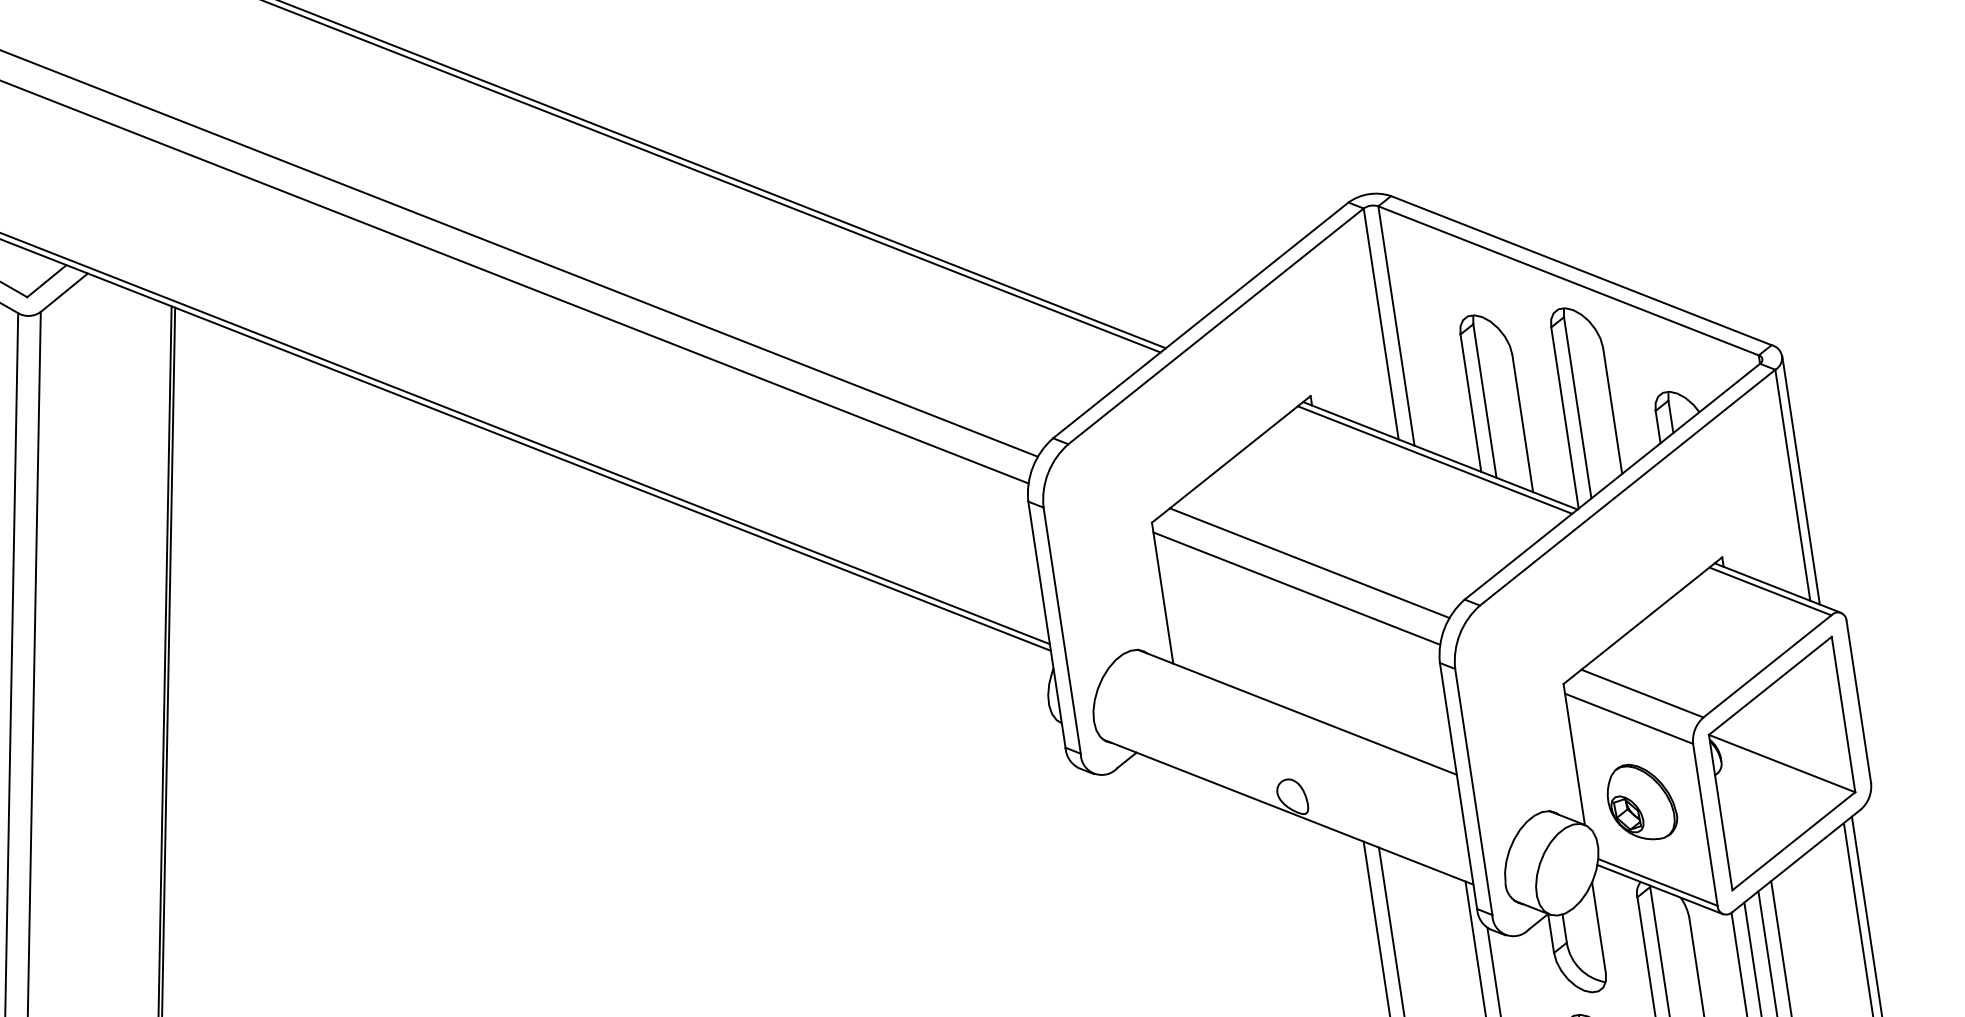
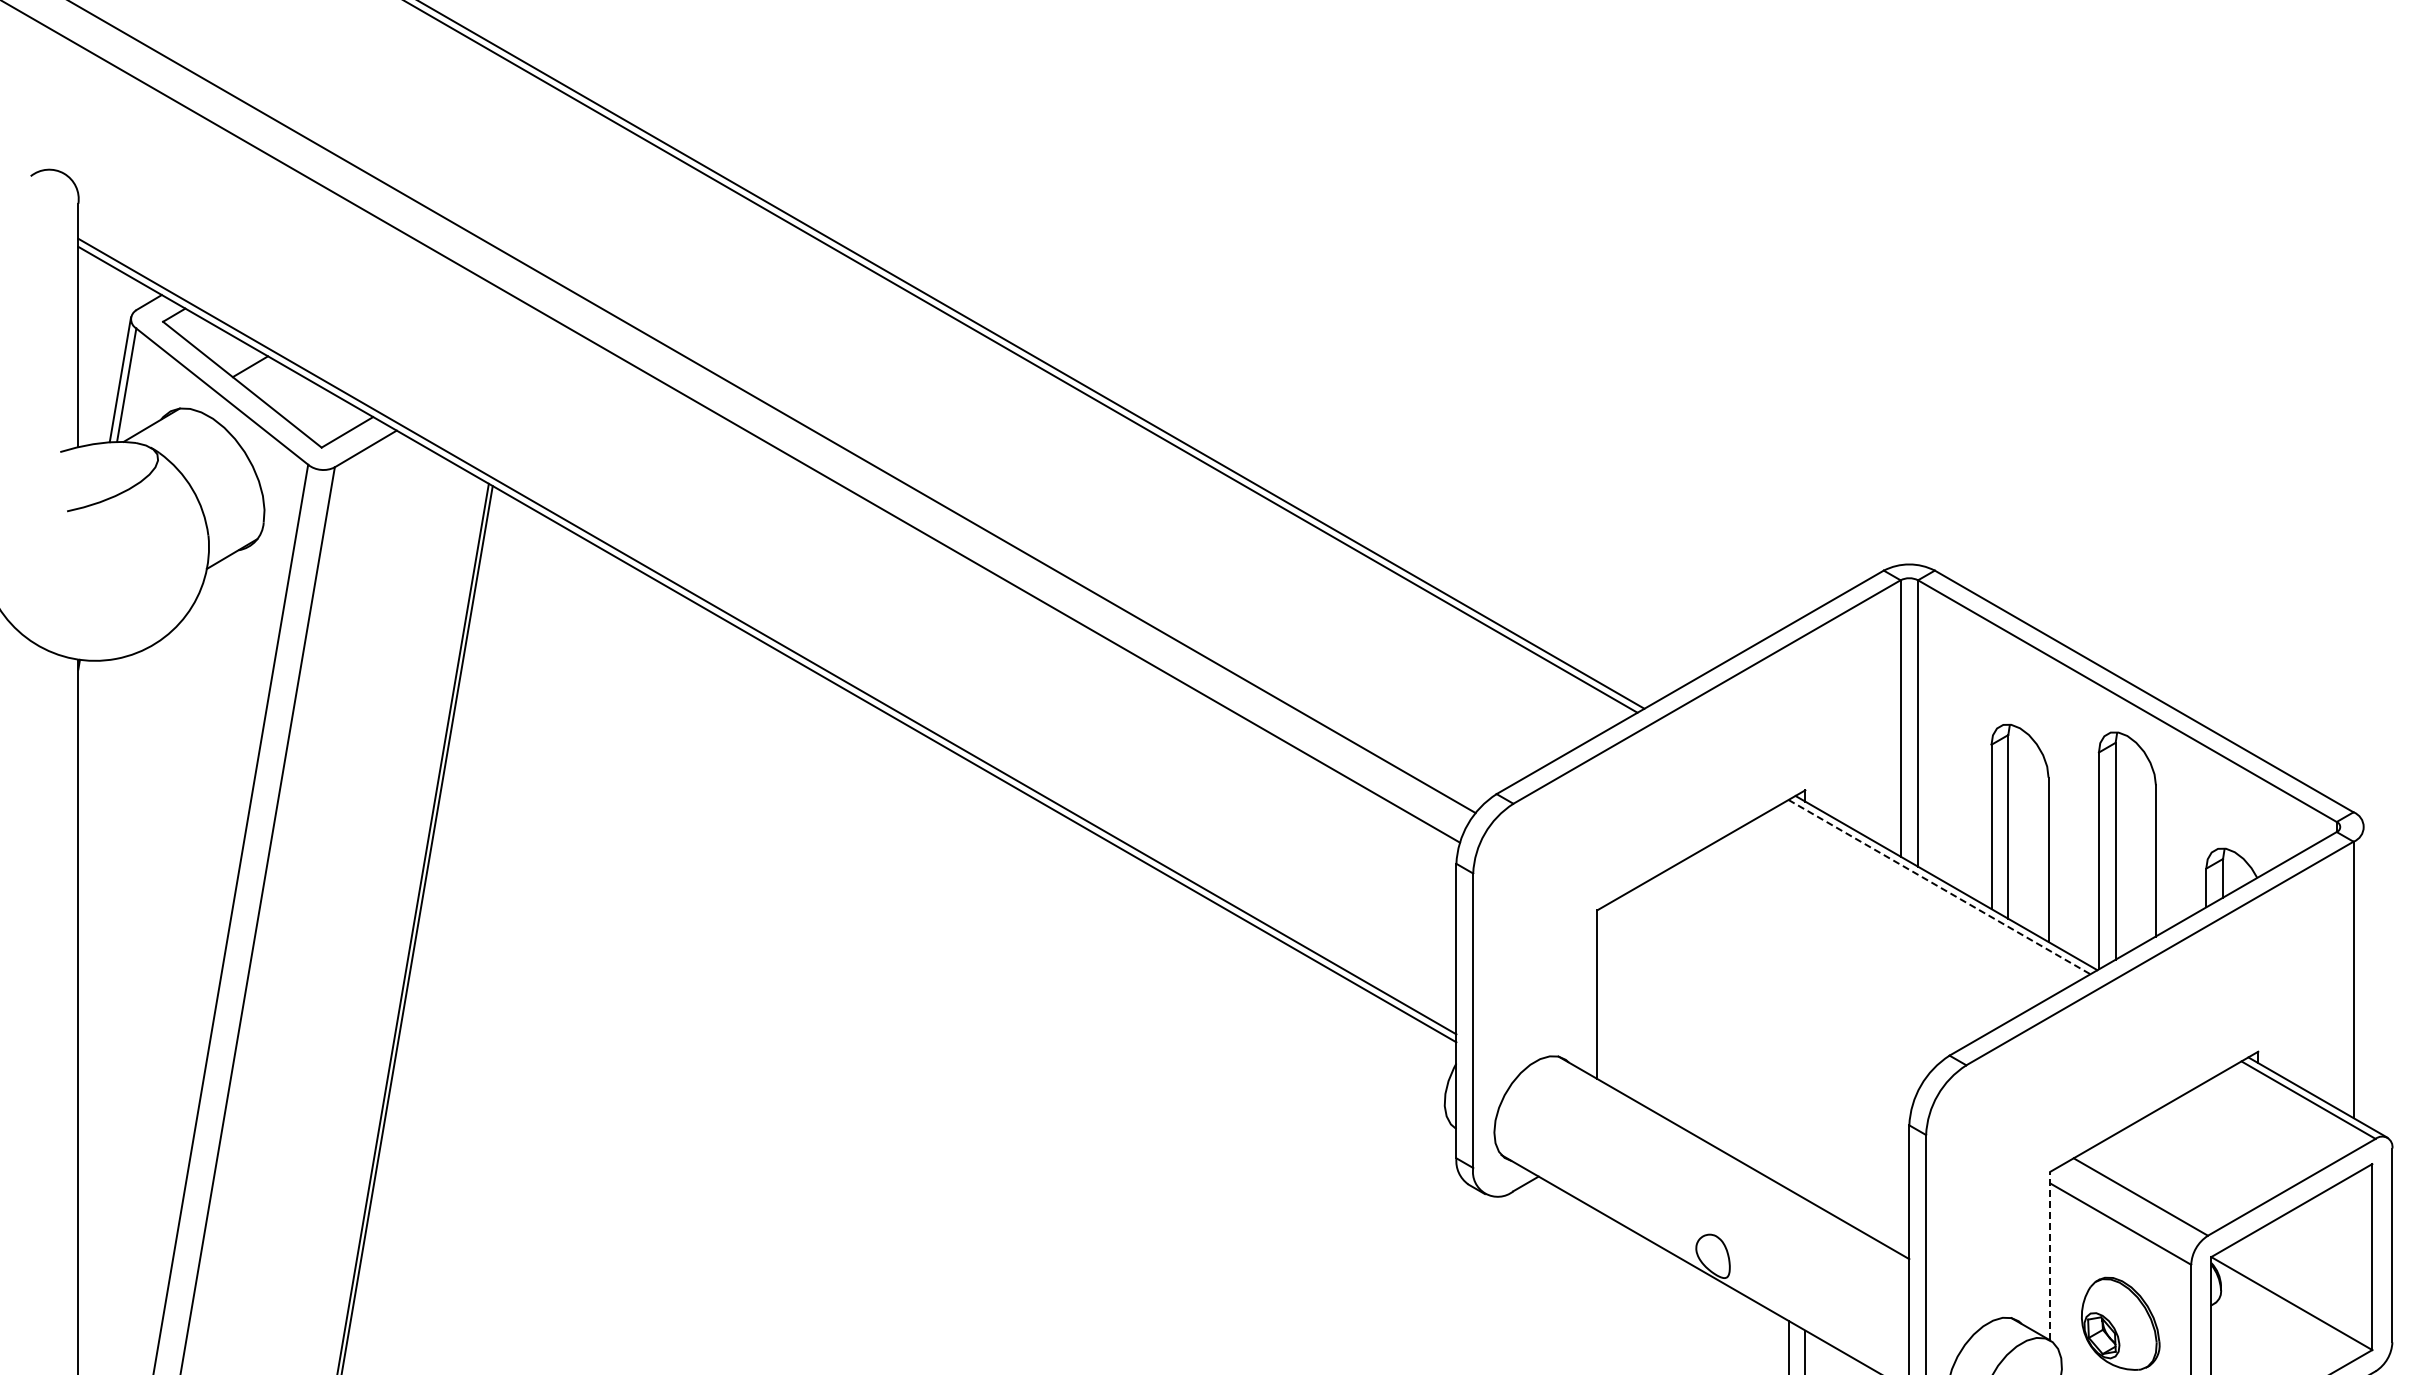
line: (1435, 460) -> (1939, 887), solid -> dashed
line: (1801, 480) -> (2364, 975), removed
line: (1309, 563) -> (1774, 985), removed
line: (1296, 589) -> (1754, 1013), removed
line: (1574, 753) -> (2050, 1255), solid -> dashed

